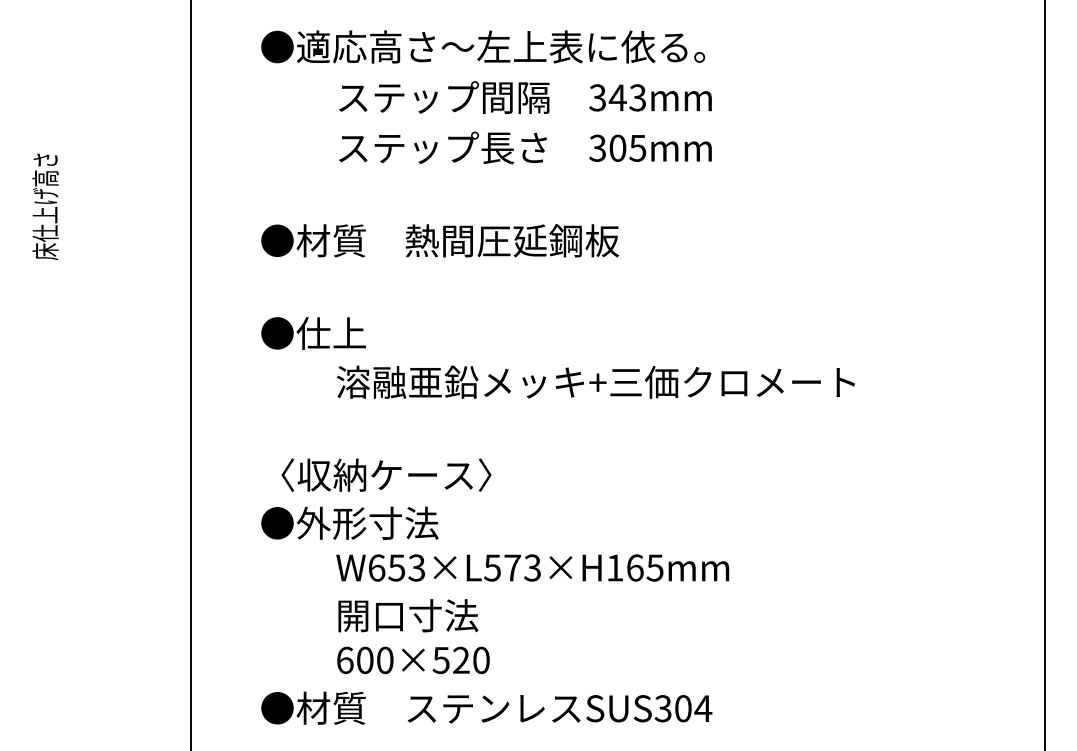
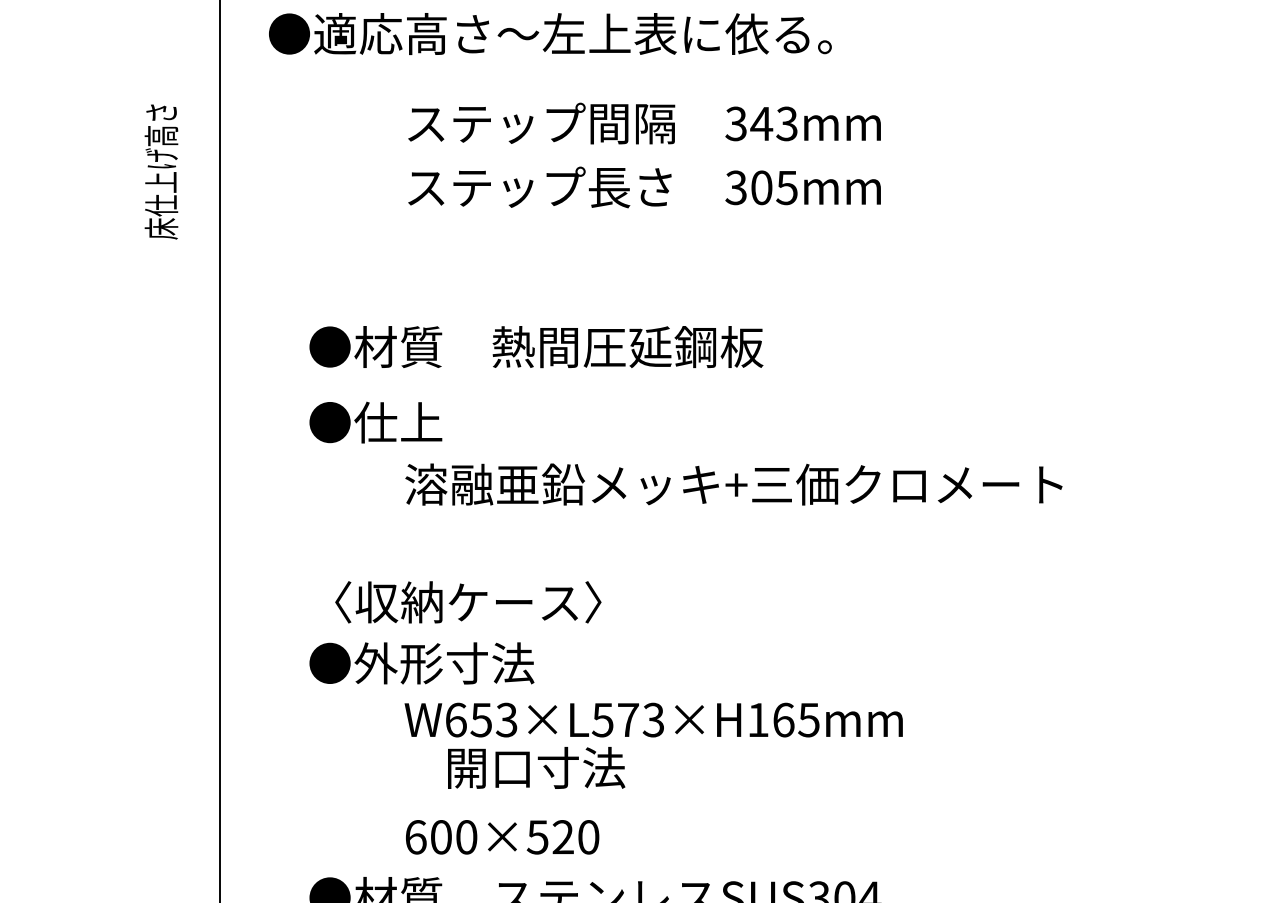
text: (483, 46) -> (550, 33), moved
text: (45, 206) -> (161, 171), moved
text: (440, 240) -> (536, 346), moved
text: (408, 615) -> (536, 767), moved

